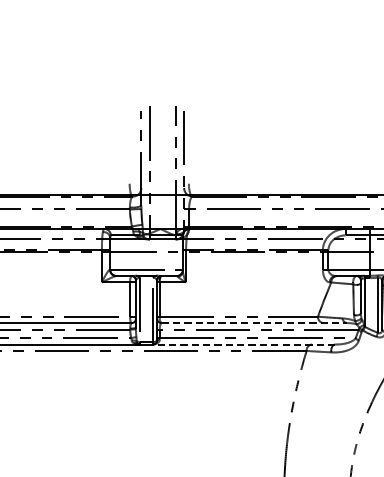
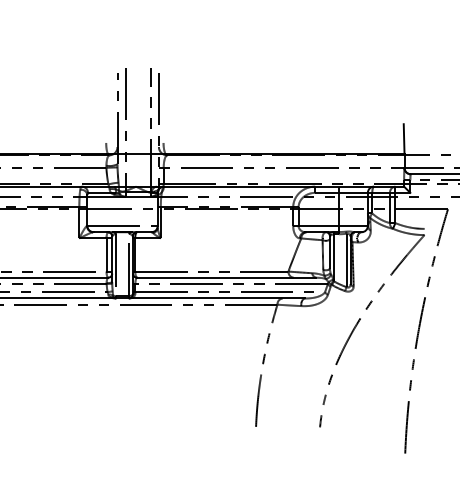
line: (253, 322) -> (226, 277), dashed -> solid
line: (243, 344) -> (216, 298), dashed -> solid

